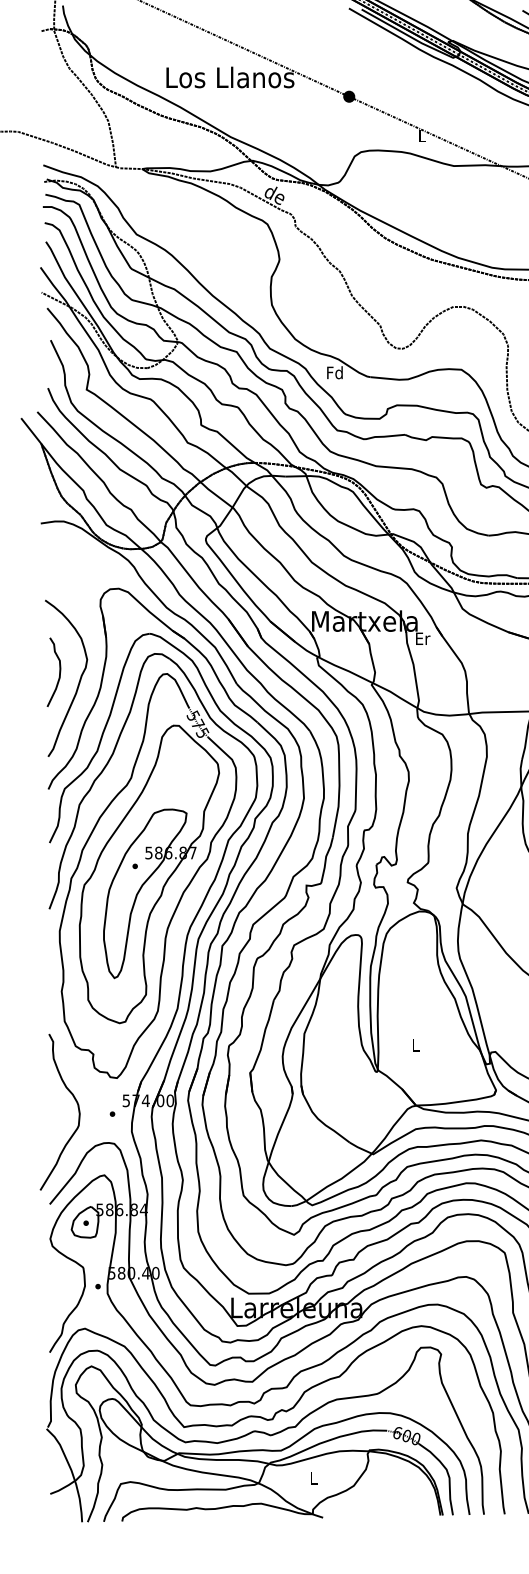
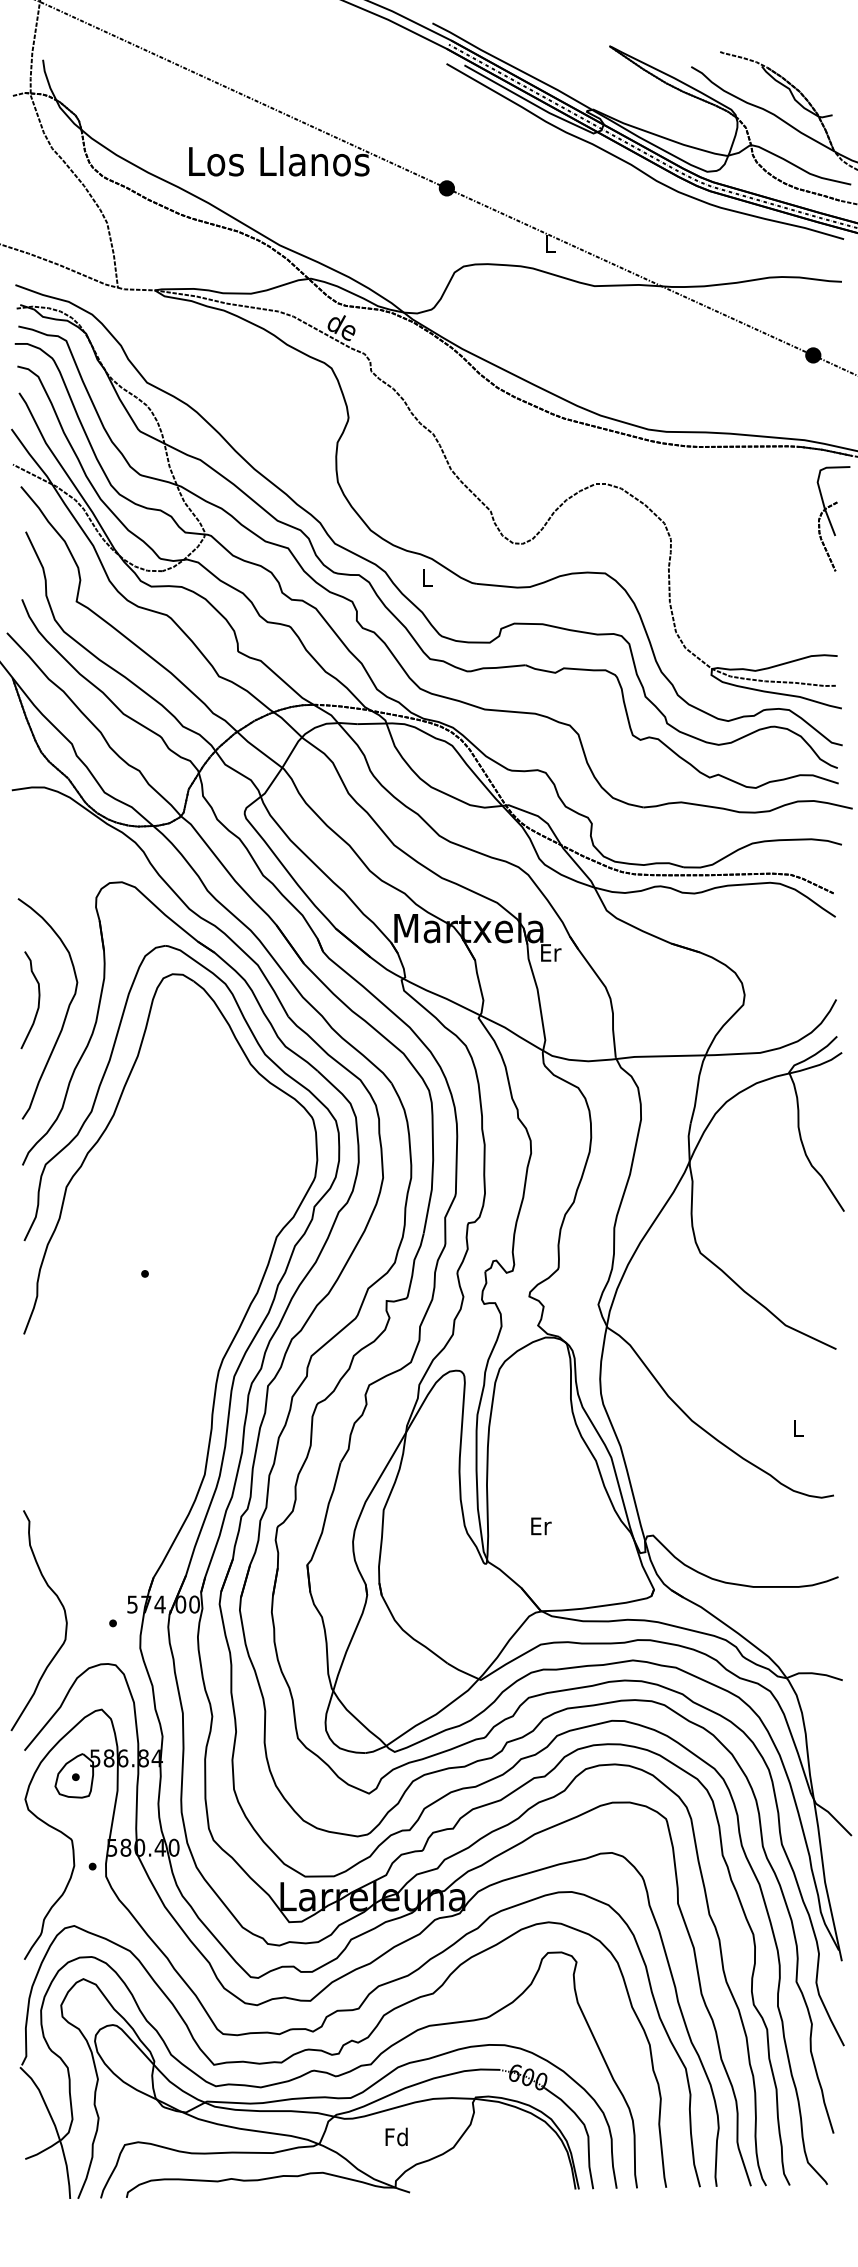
text: (334, 372) -> (426, 577), Fd -> L
part: (147, 876) -> (162, 1287), removed
text: (416, 1045) -> (541, 1526), L -> Er
text: (313, 1477) -> (396, 2136), L -> Fd

